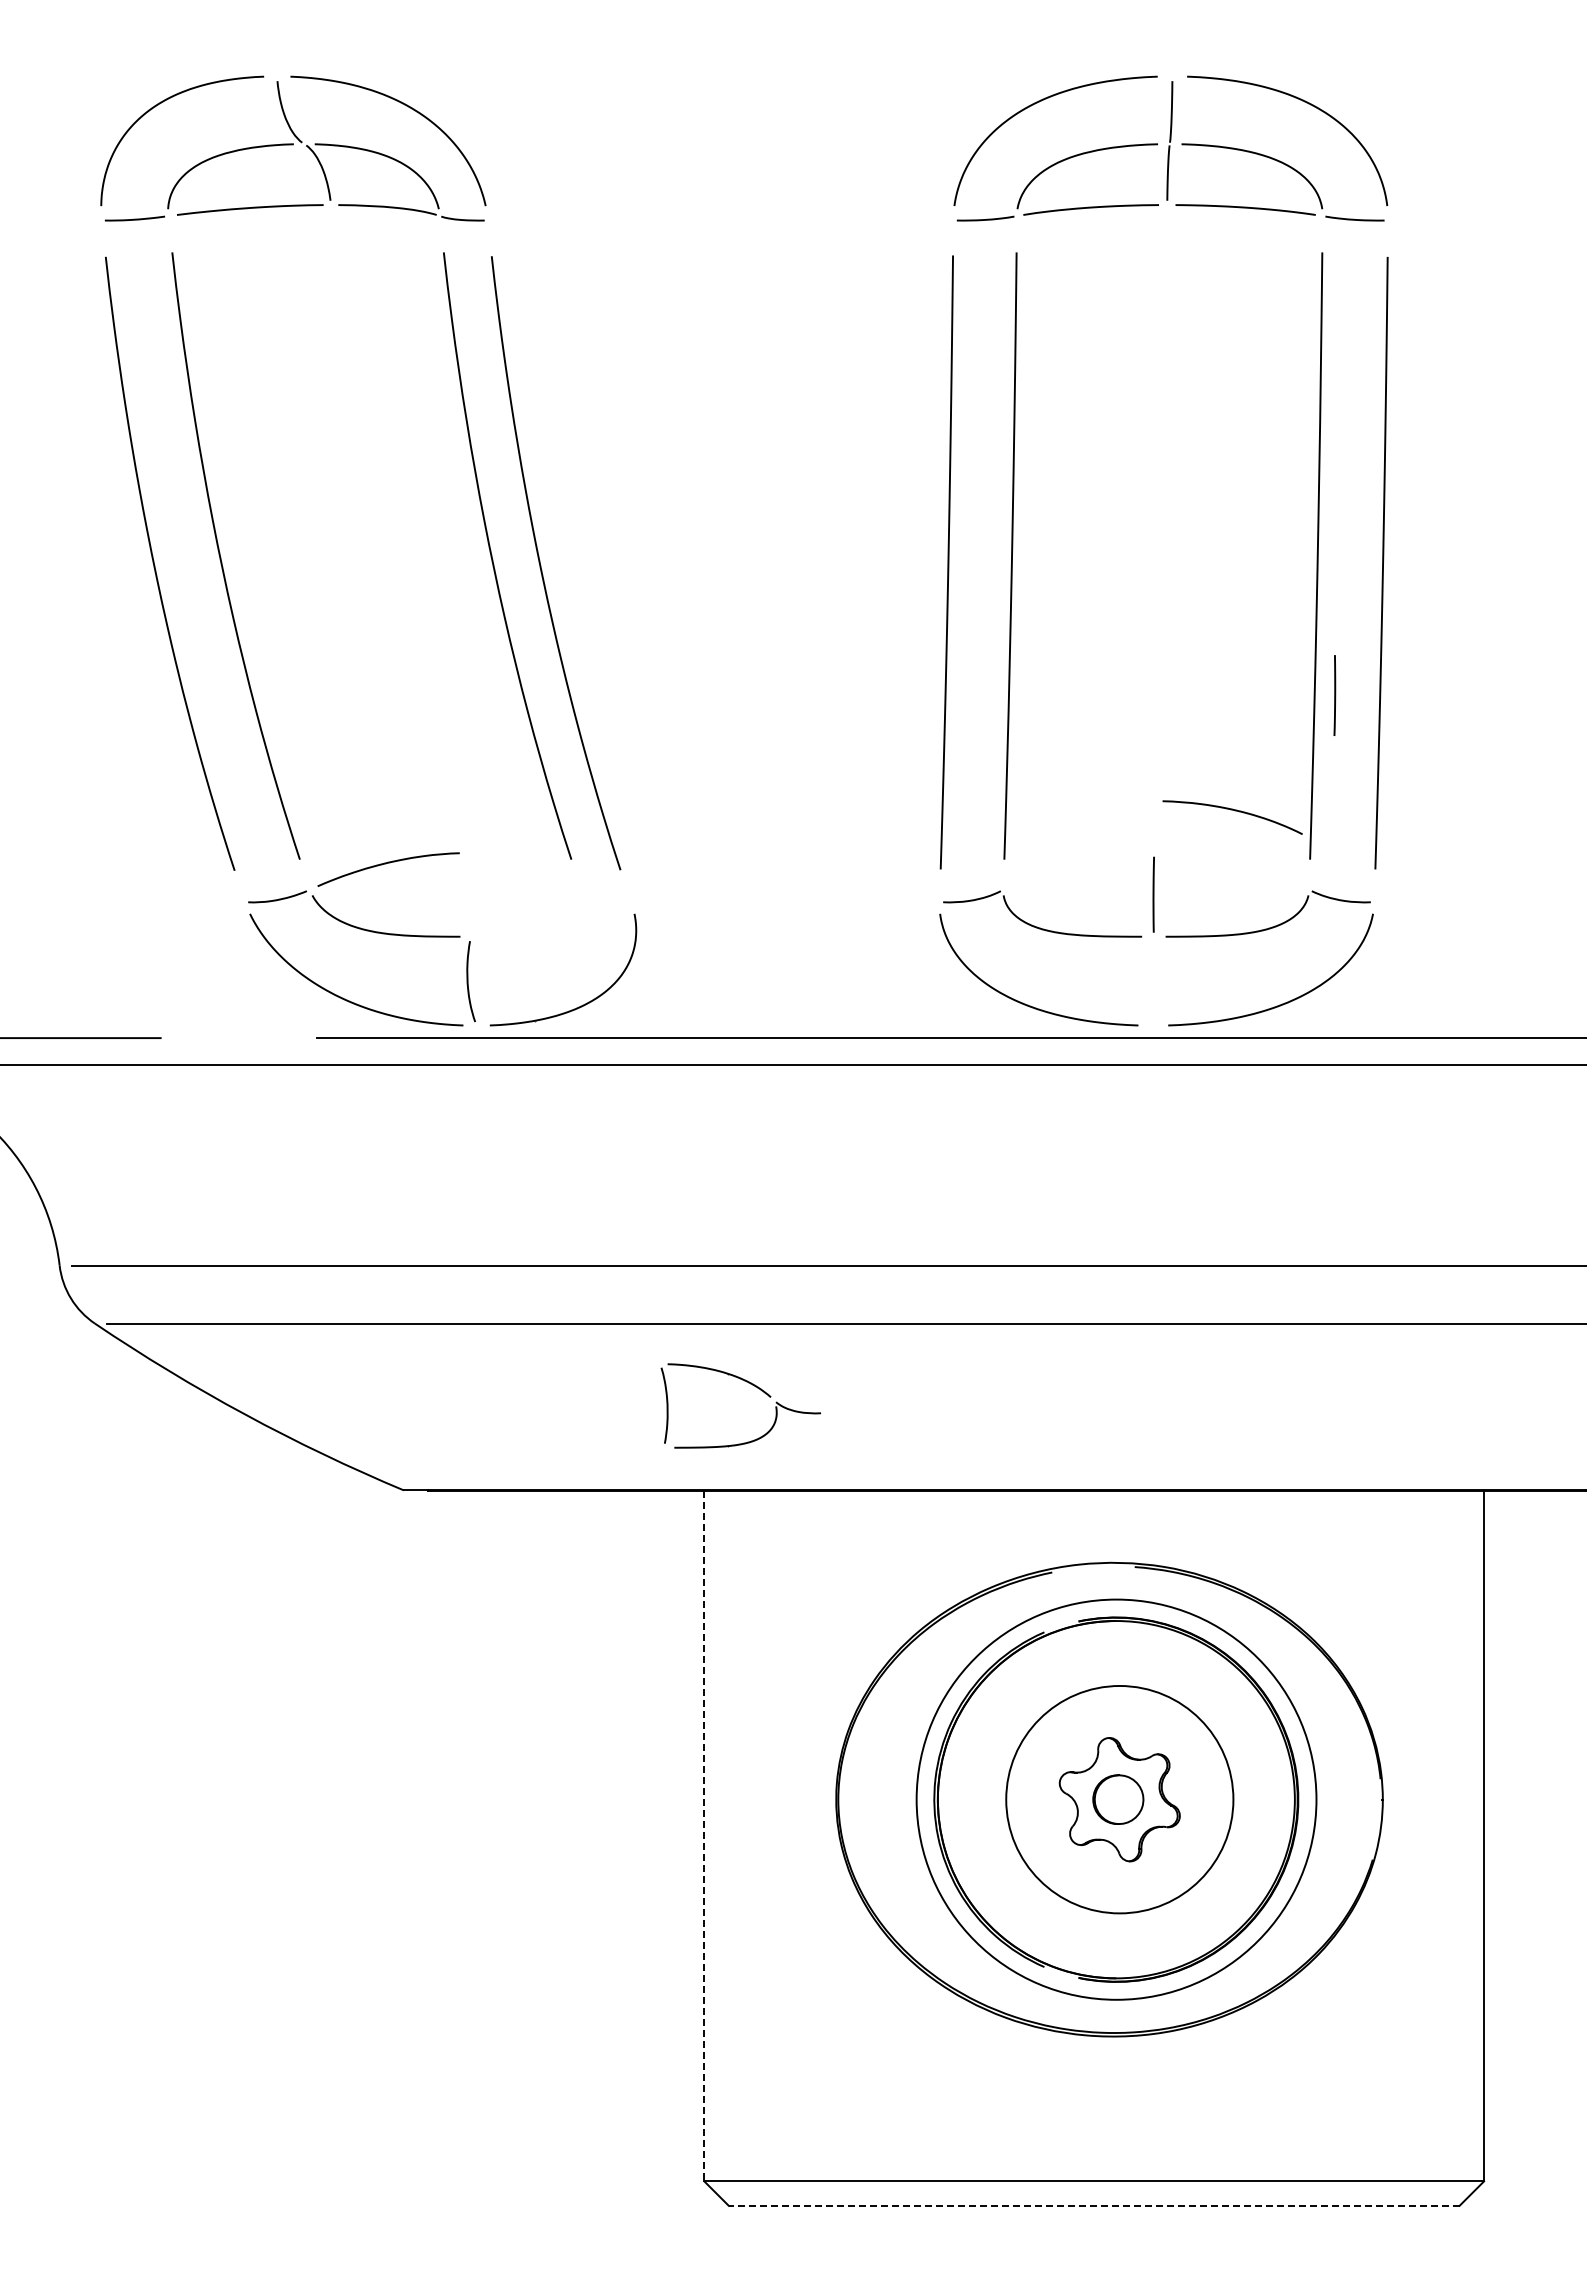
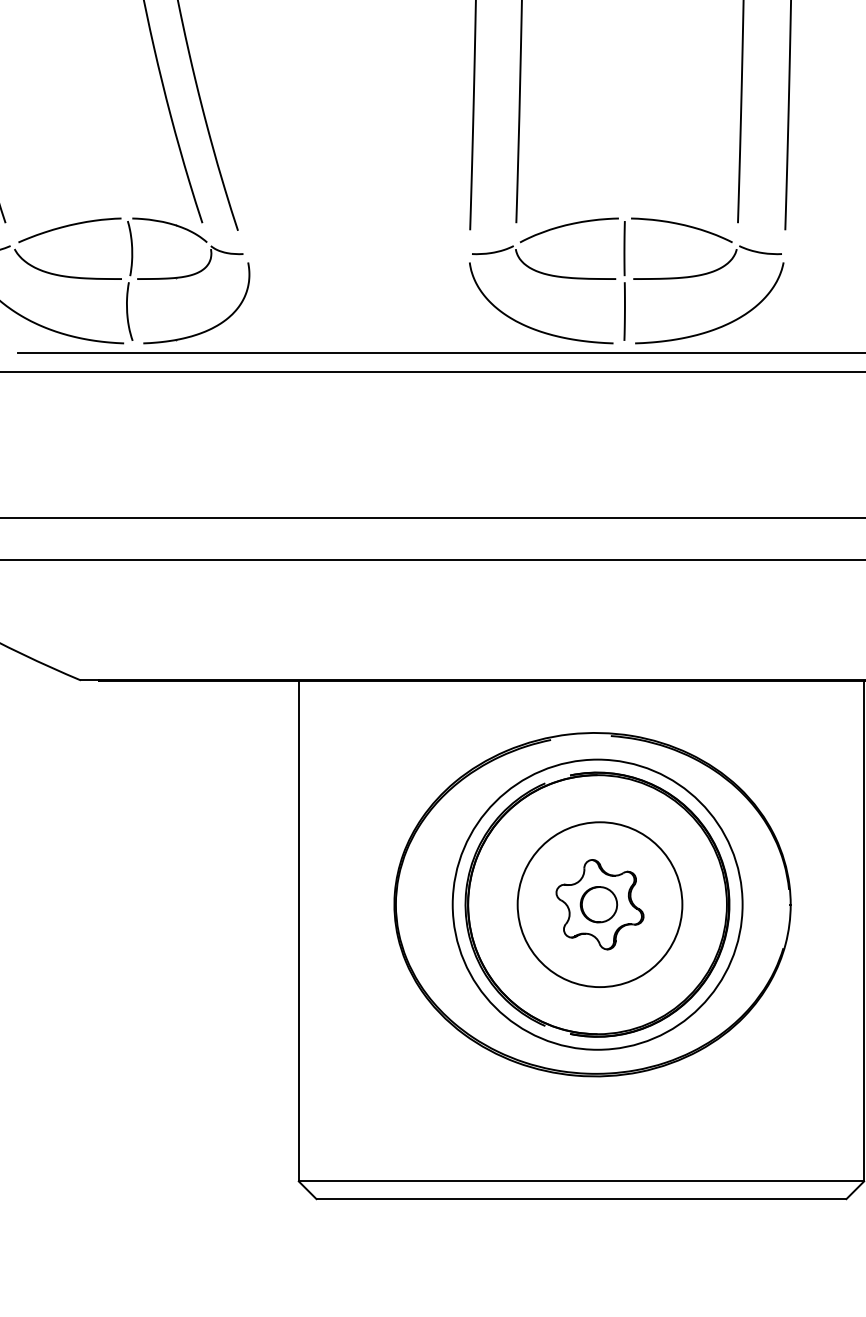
line: (1334, 695) -> (624, 311), moved
curve: (1235, 811) -> (683, 225), moved
curve: (1074, 863) -> (567, 225), added
part: (750, 1384) -> (192, 233), moved
line: (704, 1836) -> (298, 931), dashed -> solid
line: (1093, 2205) -> (580, 1198), dashed -> solid

